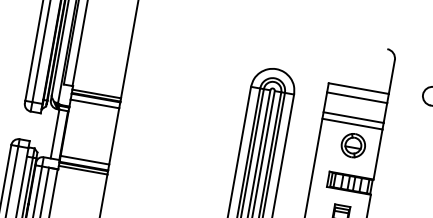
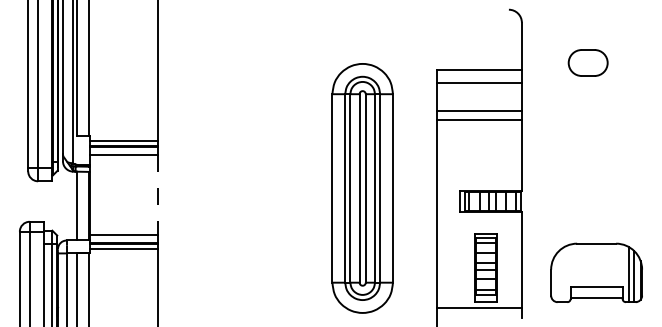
line: (113, 136) -> (157, 194), solid -> dashed
part: (353, 145) -> (486, 149), removed

